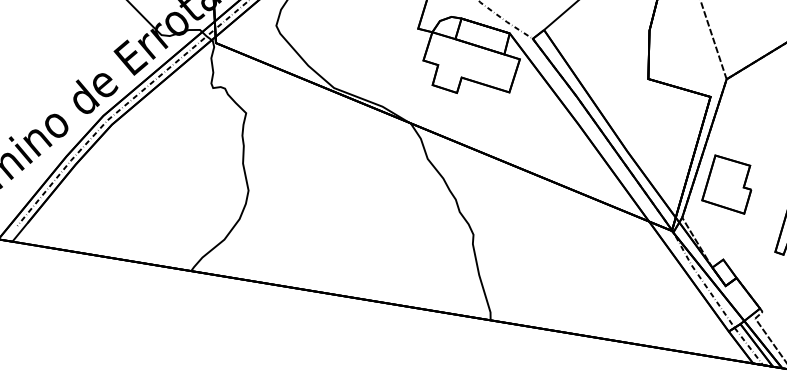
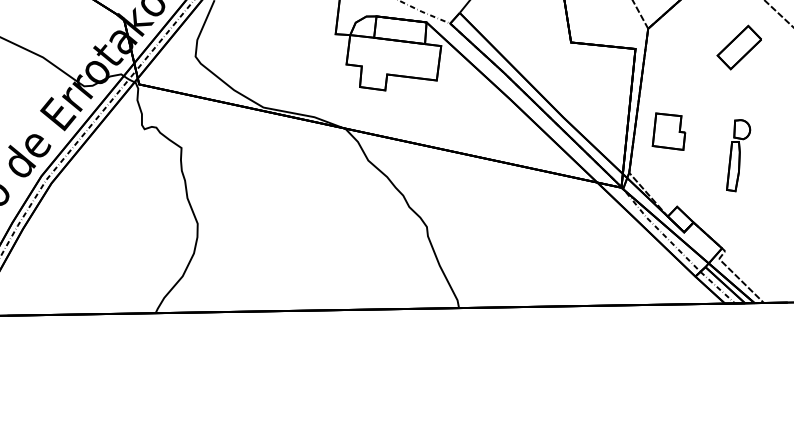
part: (728, 184) -> (668, 131), size x0.7

